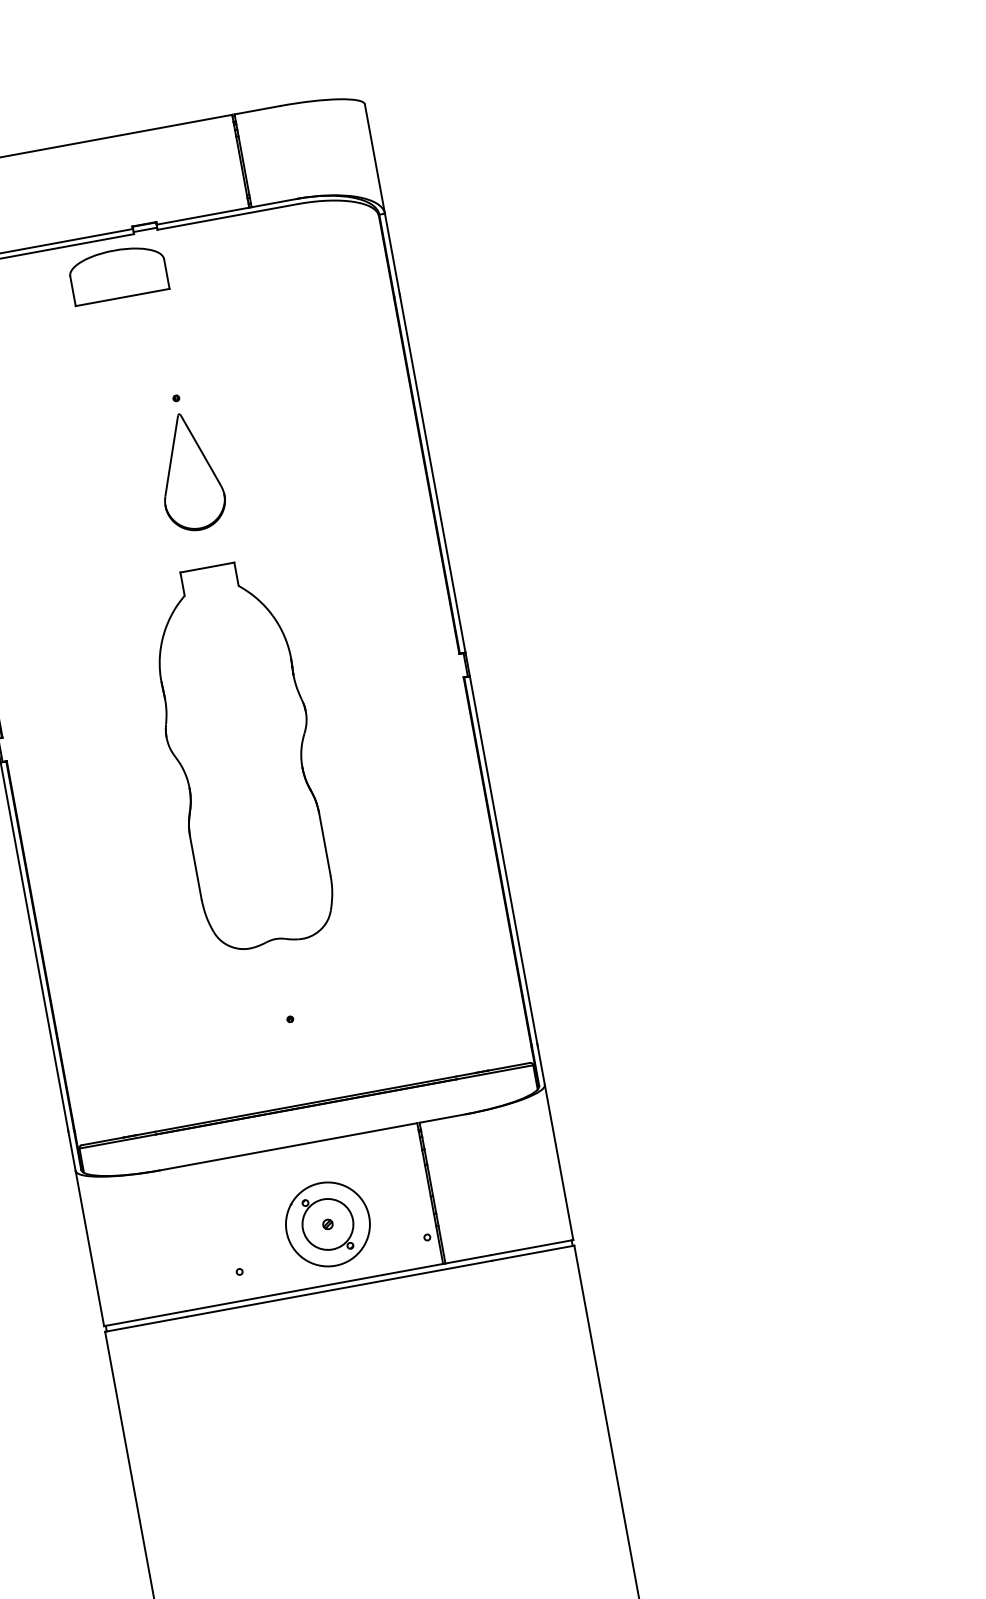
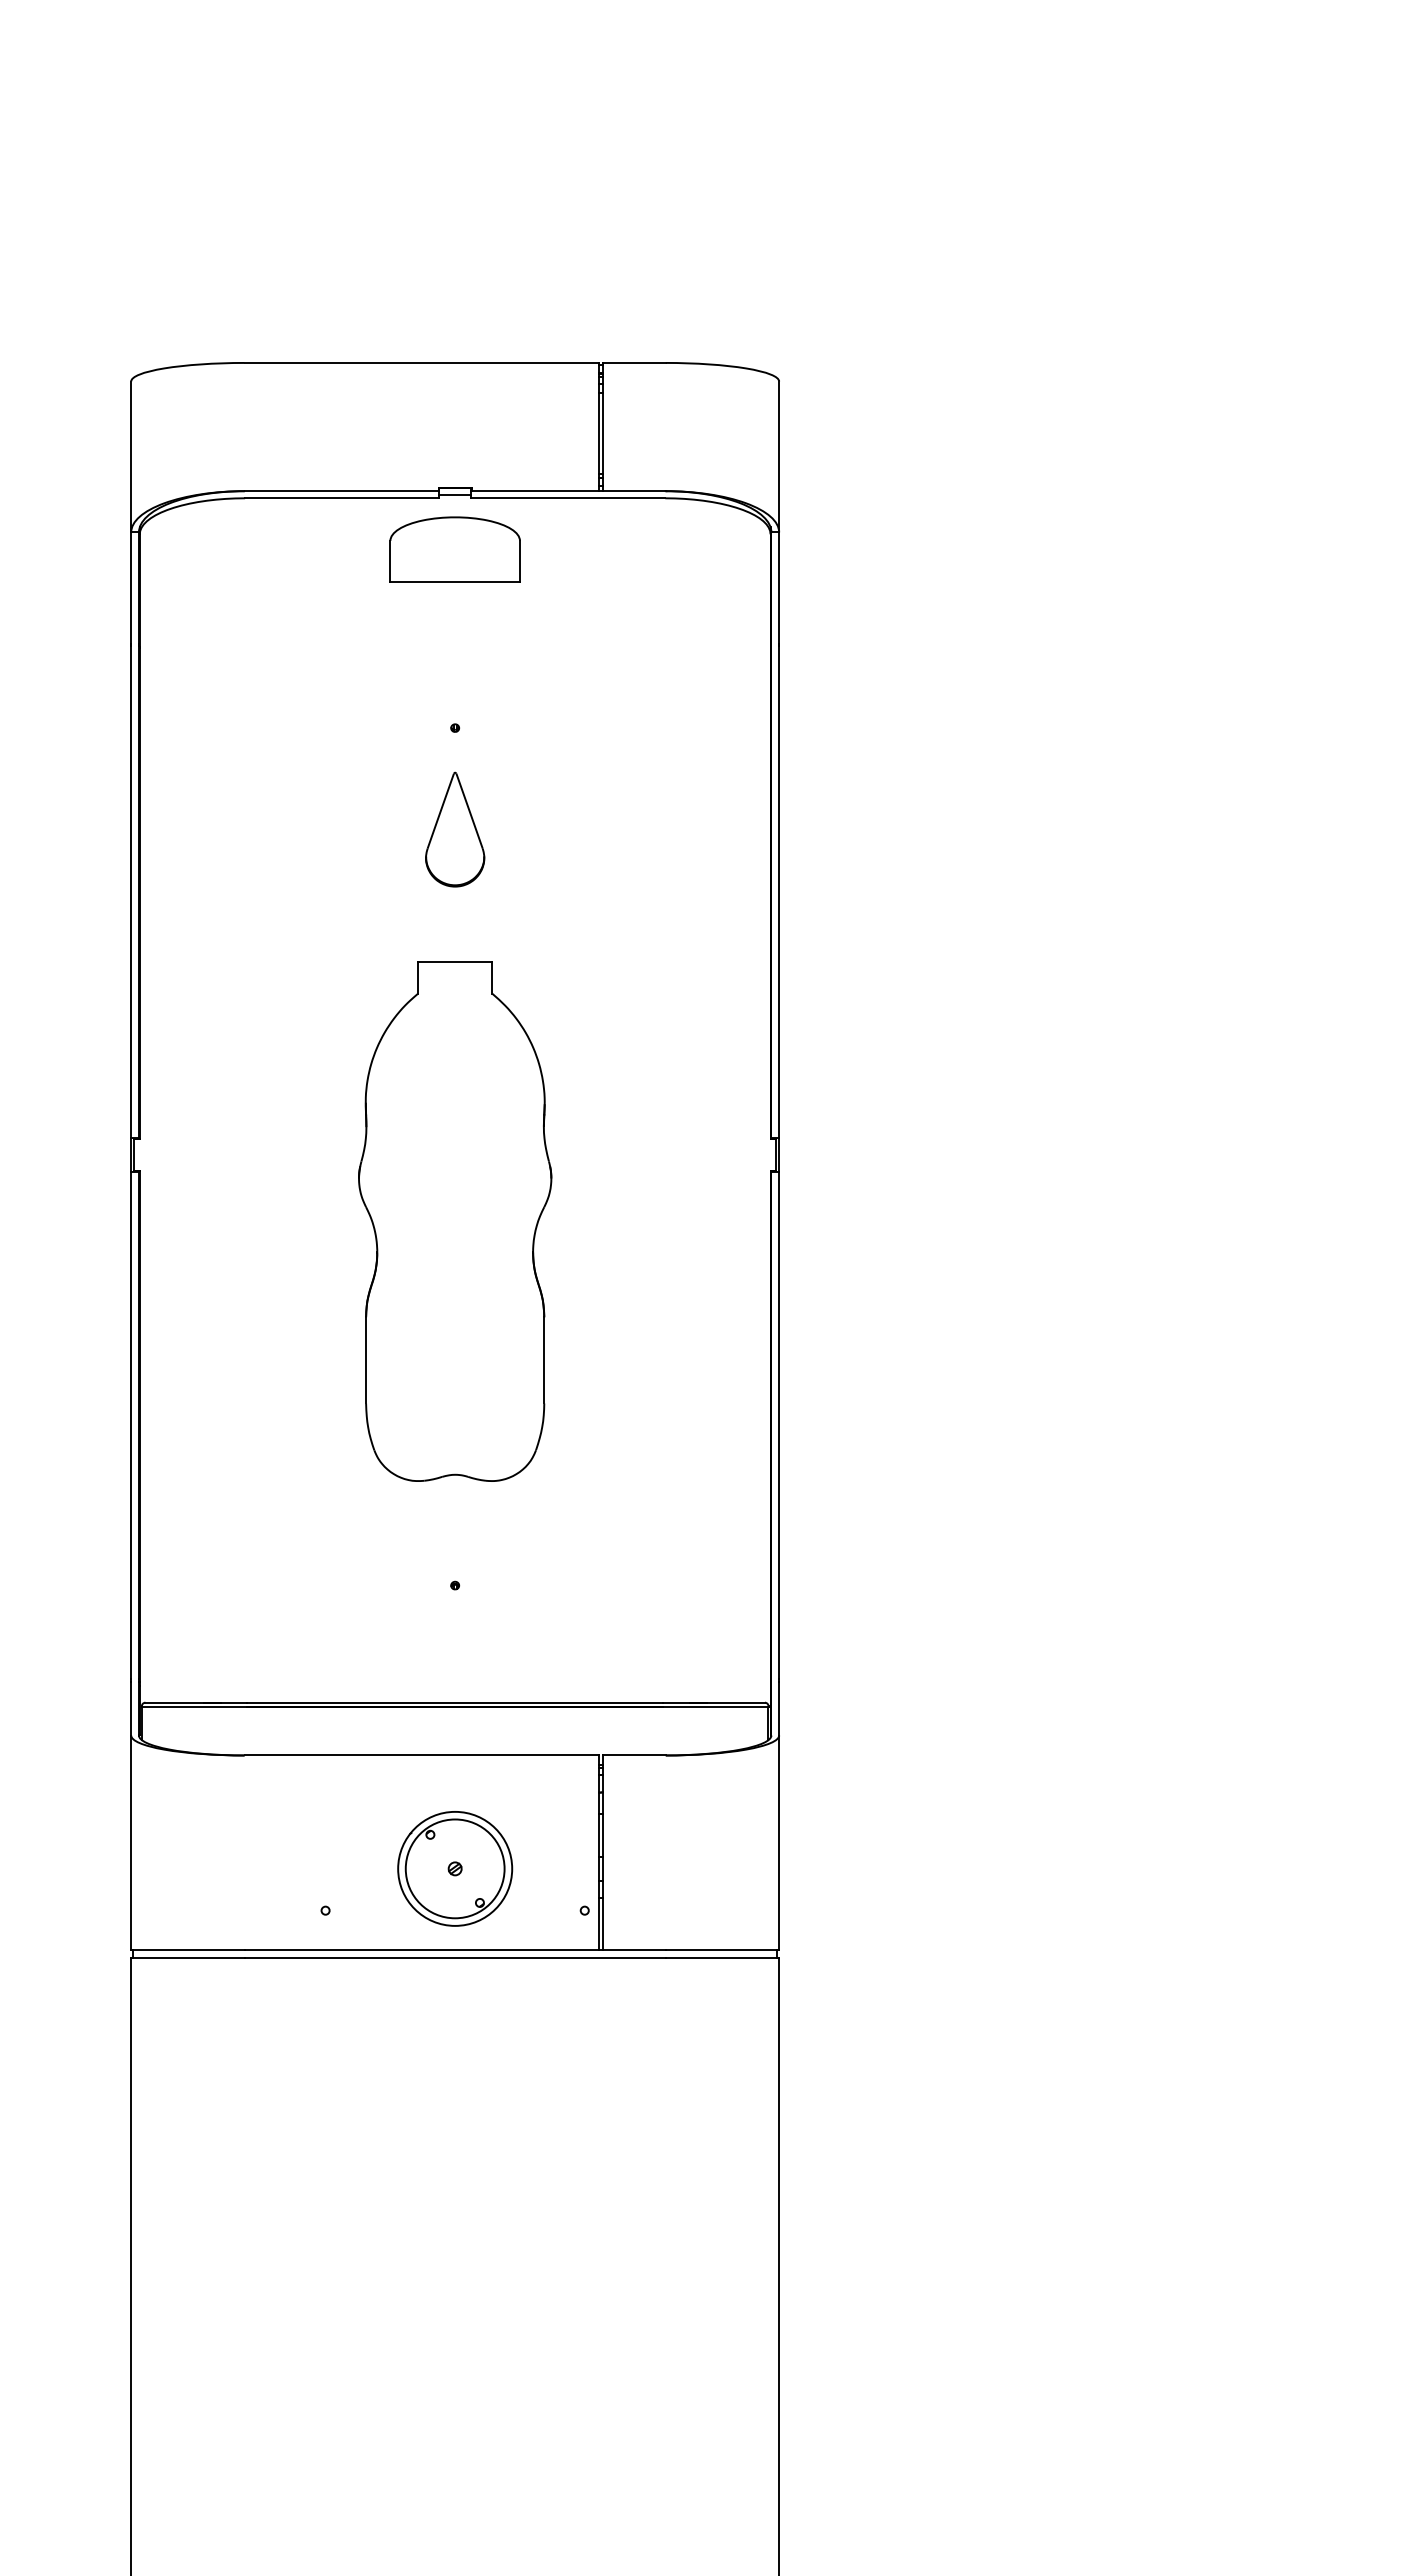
part: (117, 273) -> (454, 549), moved
part: (190, 471) -> (455, 829), size x0.71
circle: (327, 1224) -> (454, 1868), size x1.43

